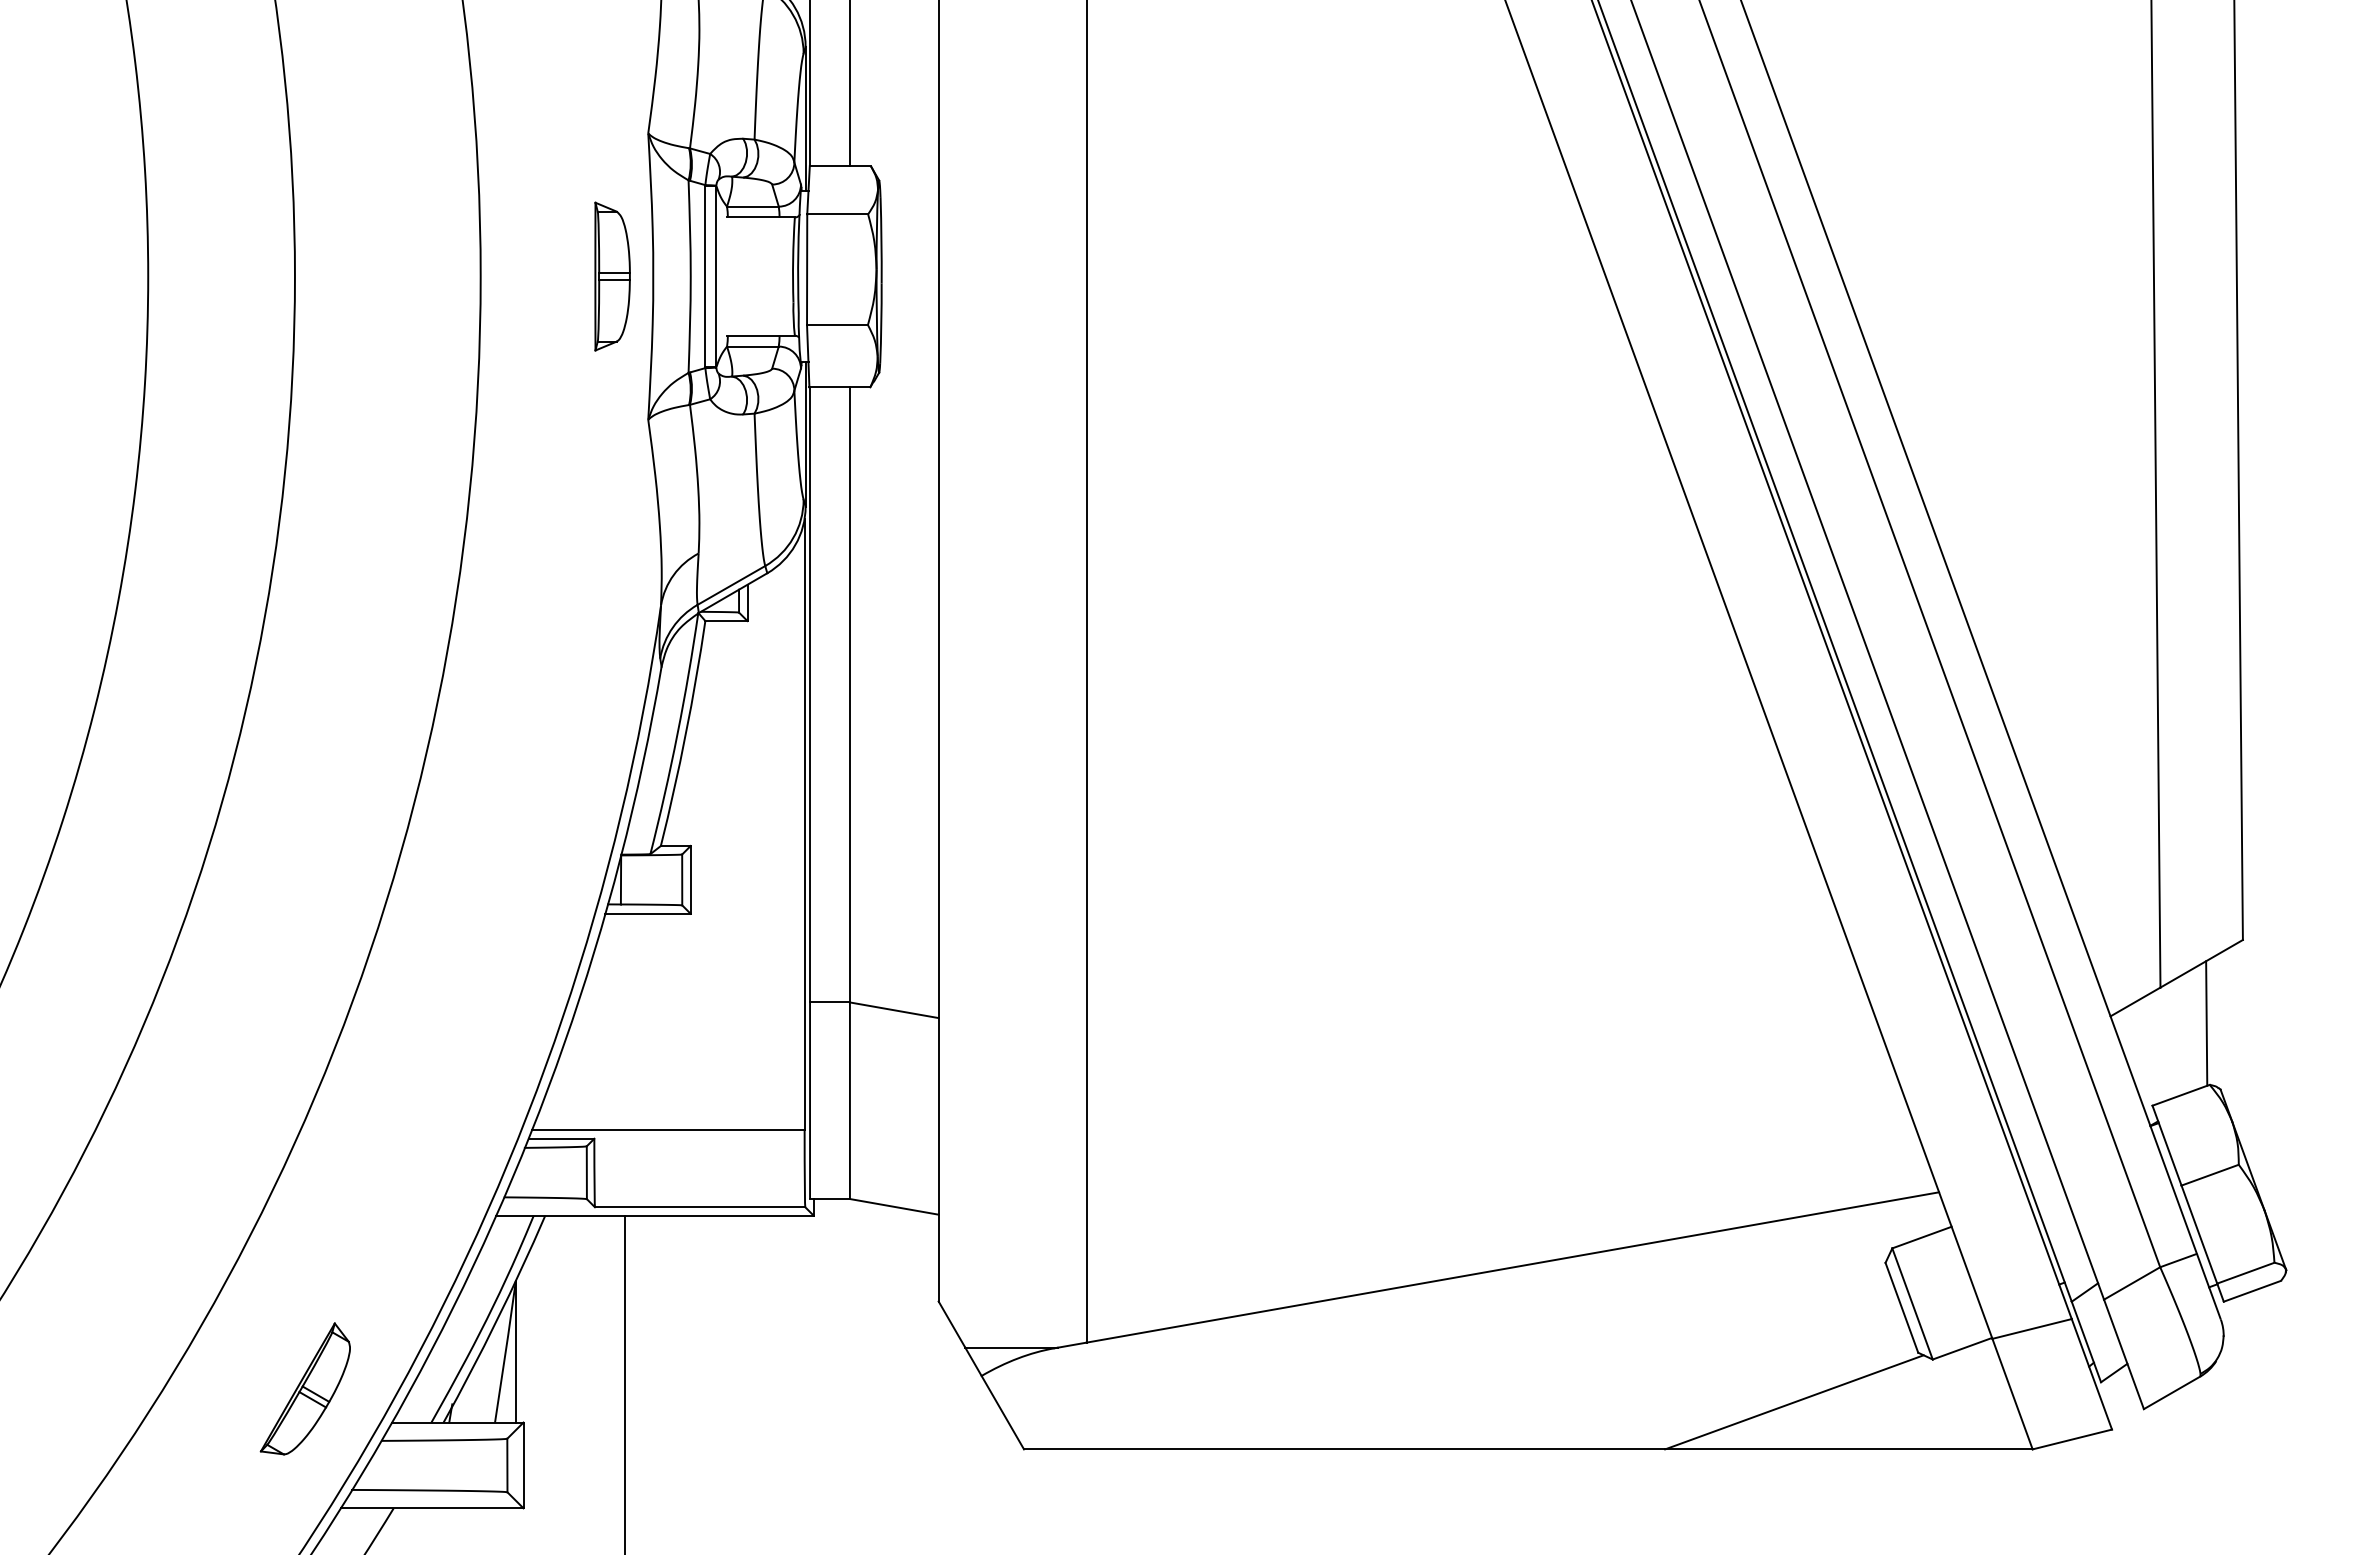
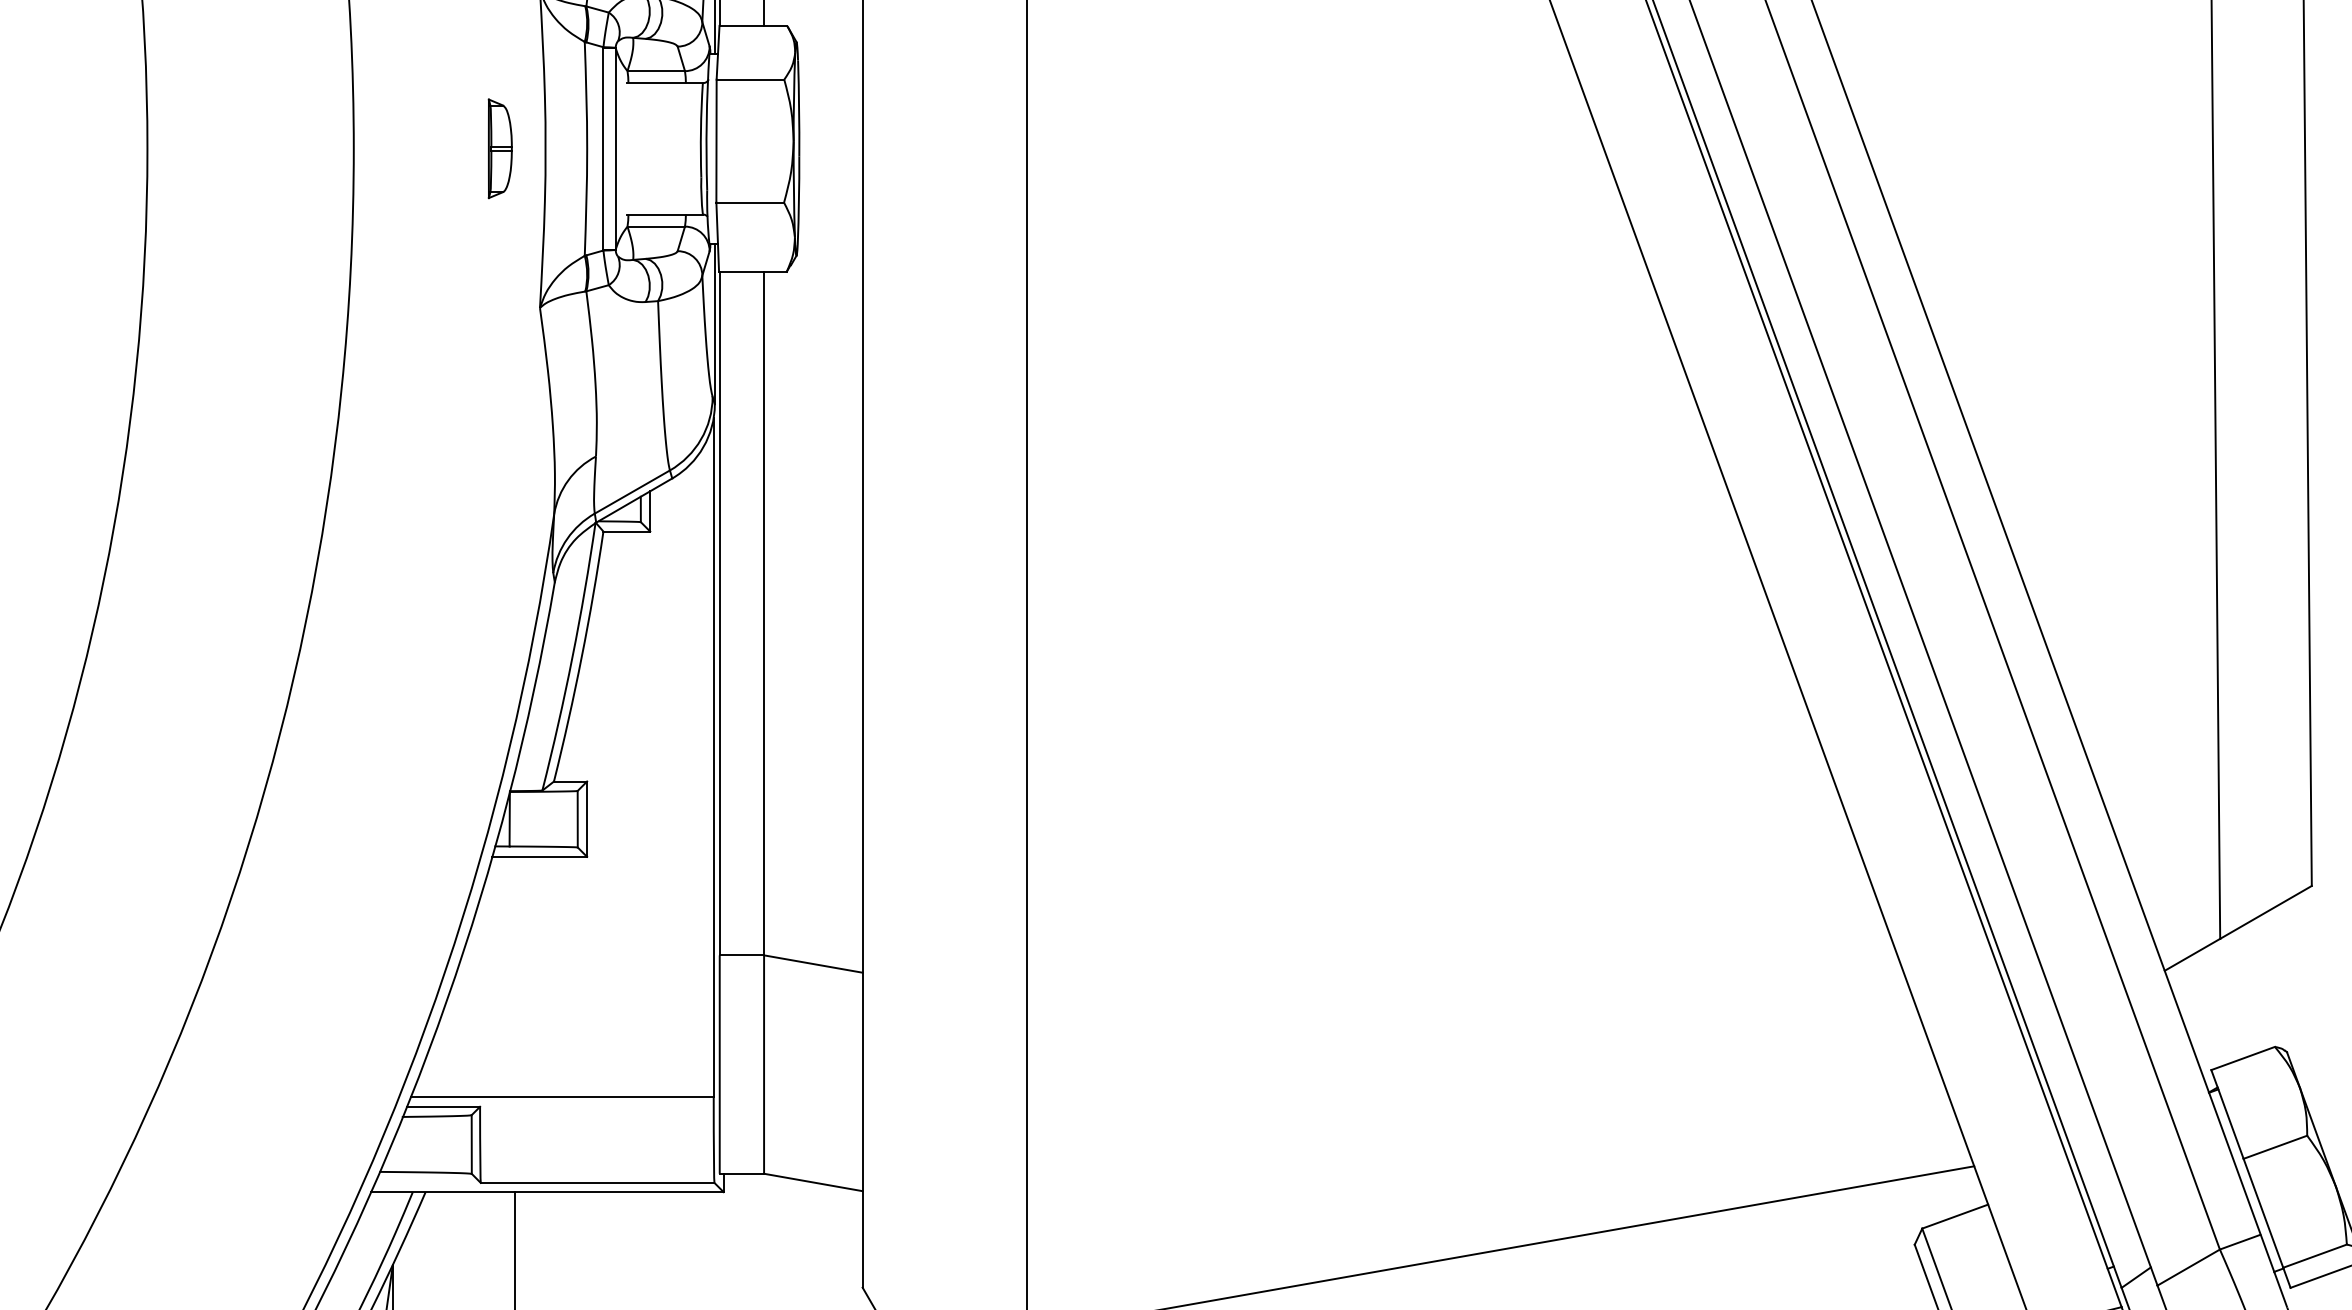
part: (612, 276) -> (500, 148), size x0.6
line: (2206, 1023) -> (2271, 978), removed

